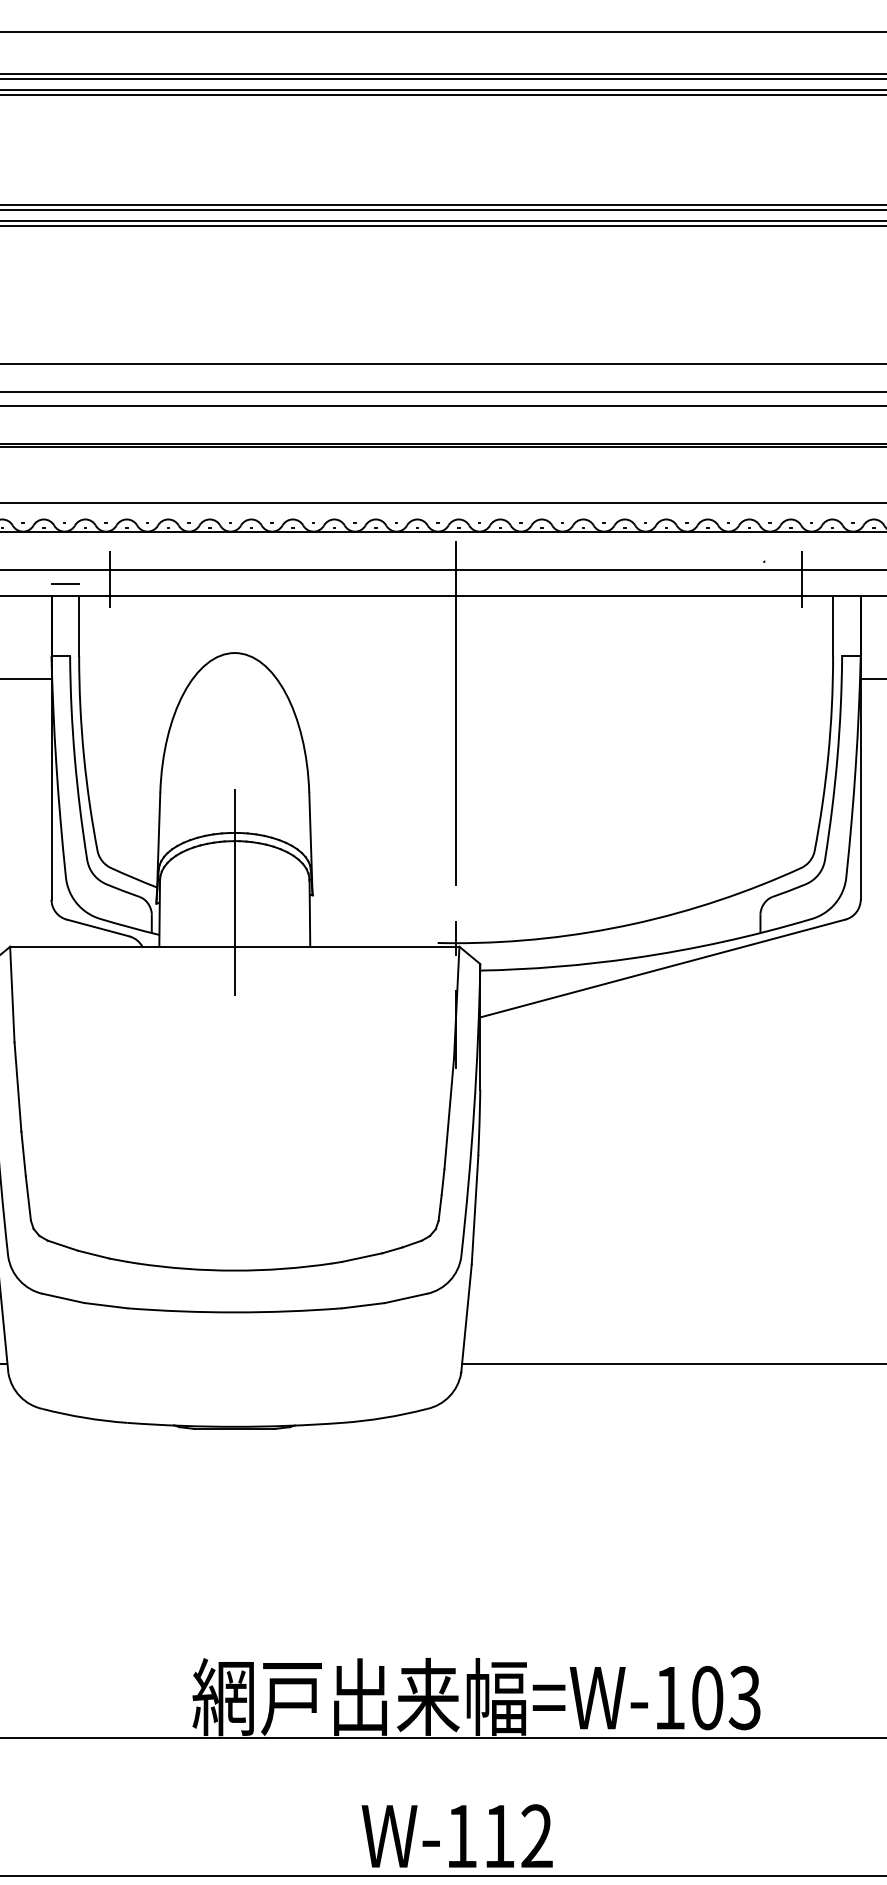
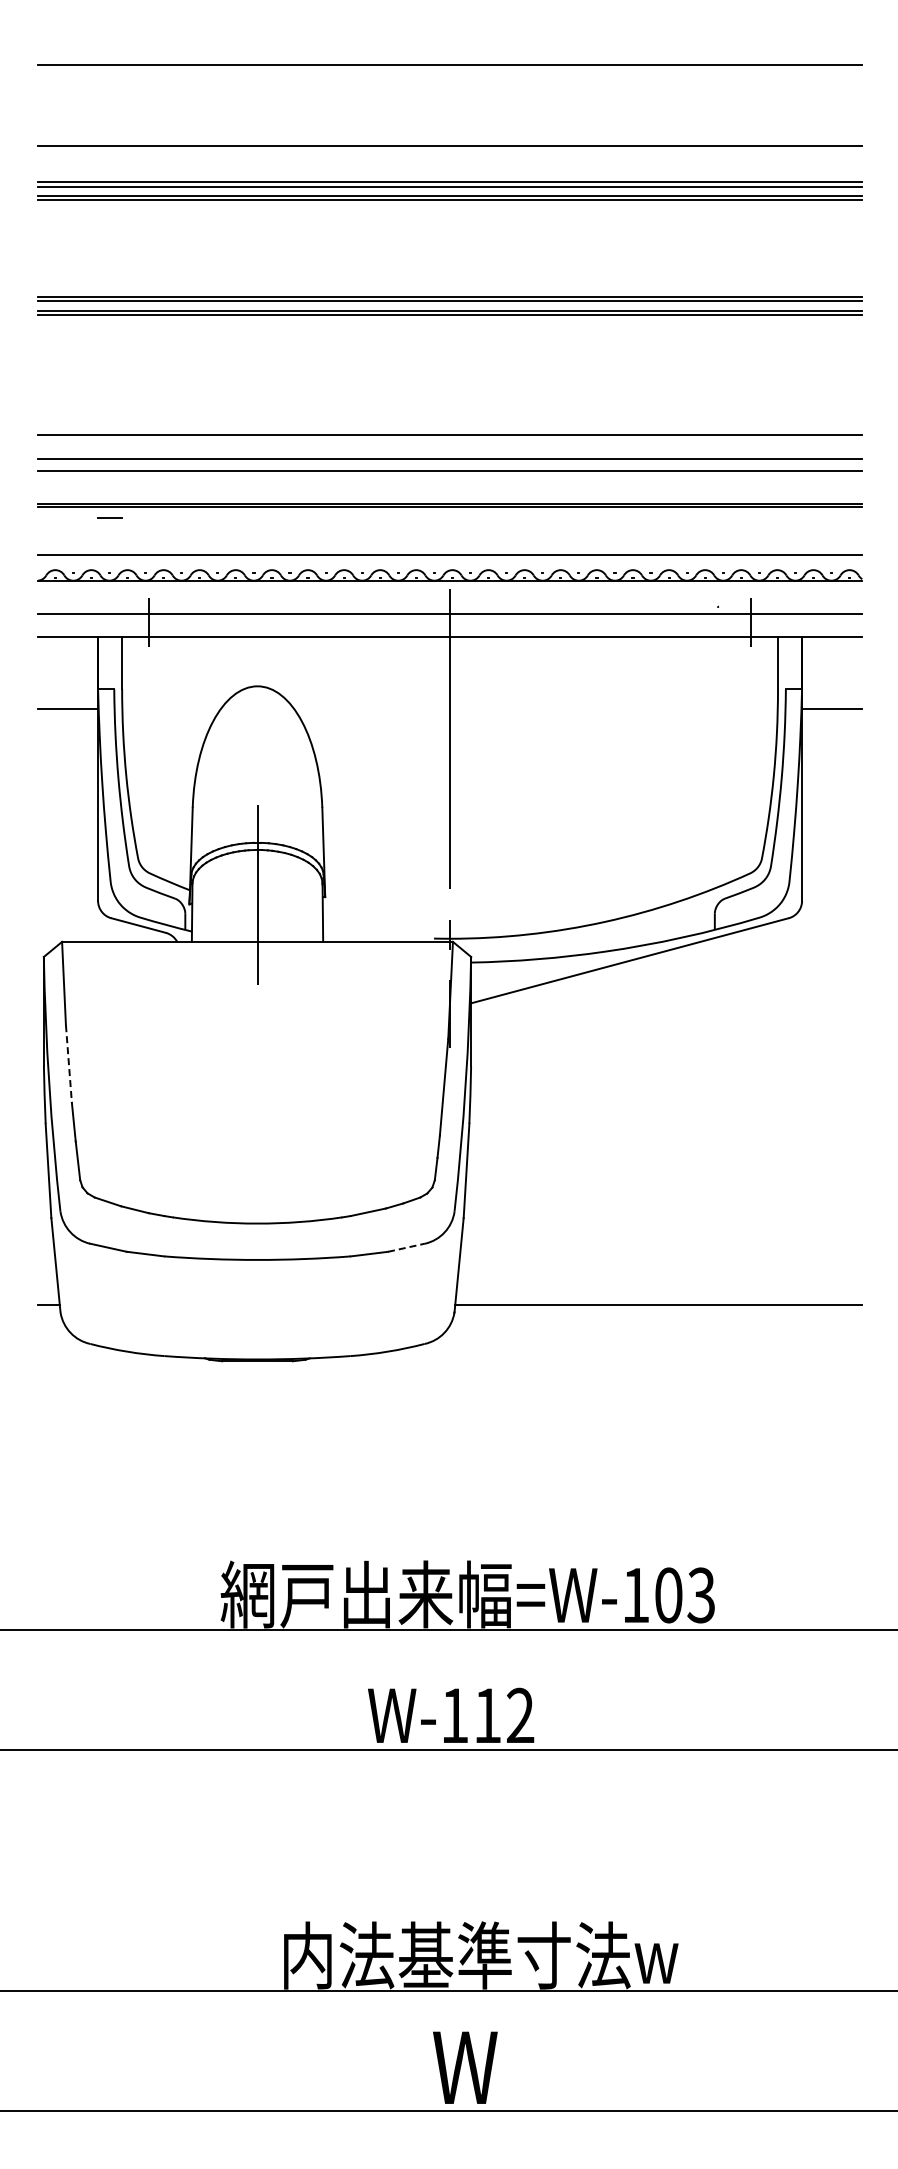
line: (64, 583) -> (109, 517), moved
line: (17, 1087) -> (68, 1064), solid -> dashed
line: (406, 1298) -> (406, 1247), solid -> dashed

